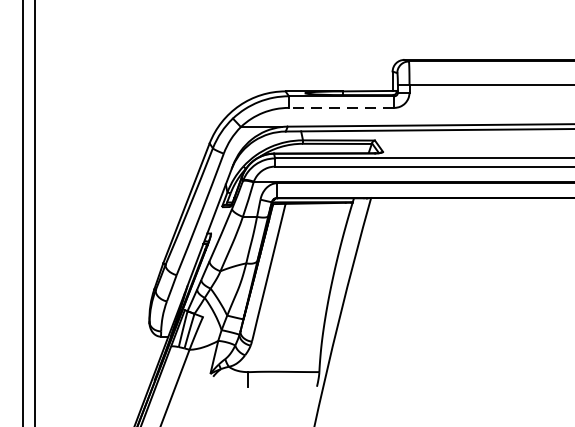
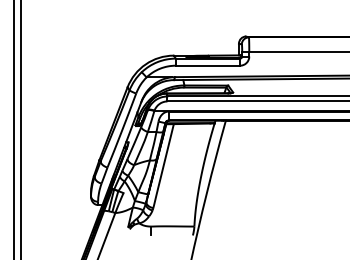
line: (340, 107) -> (207, 65), dashed -> solid

